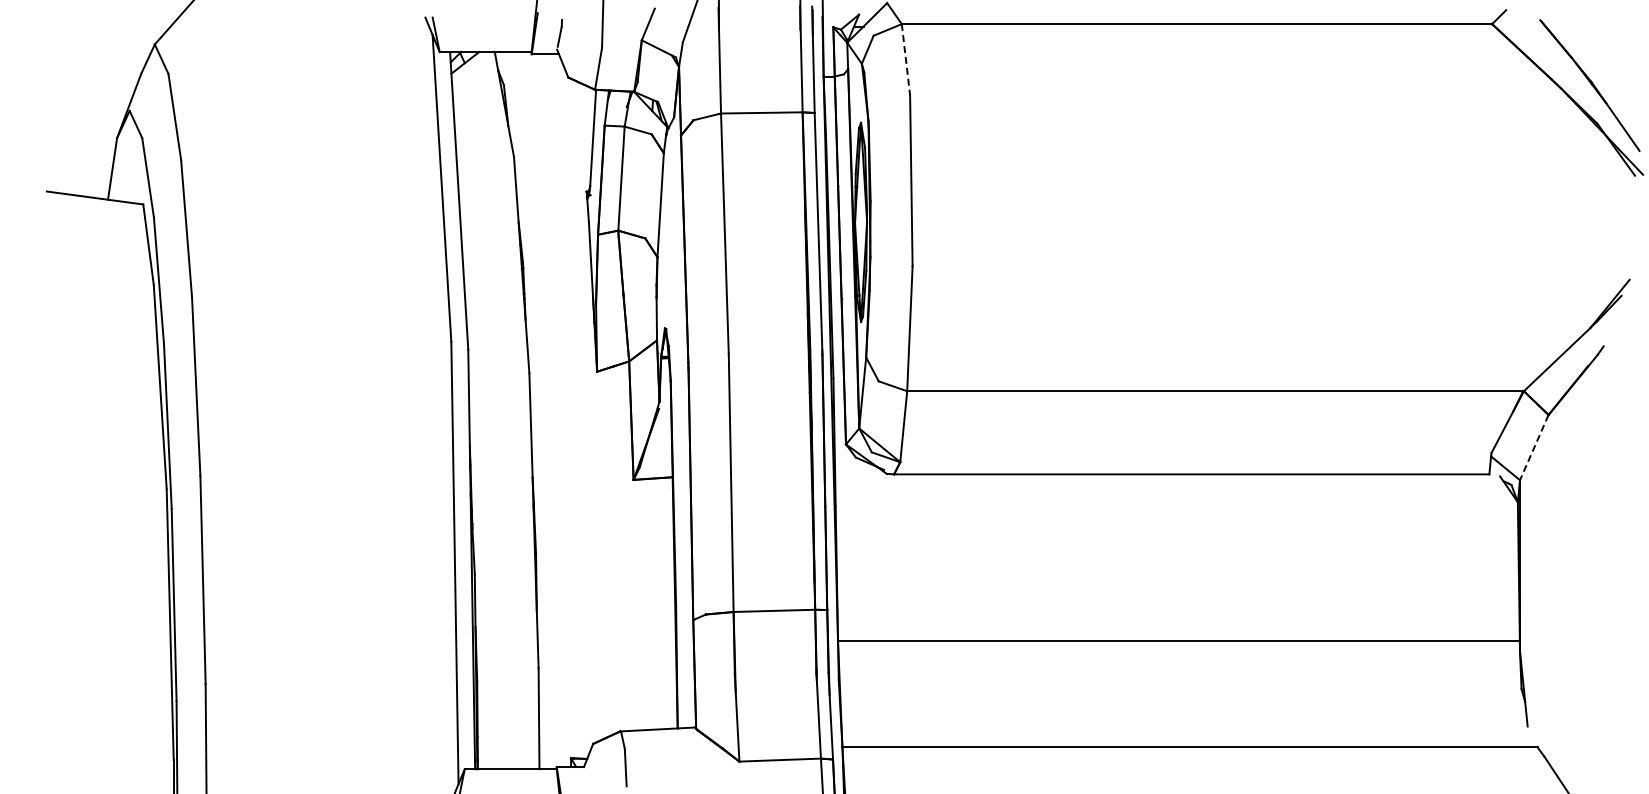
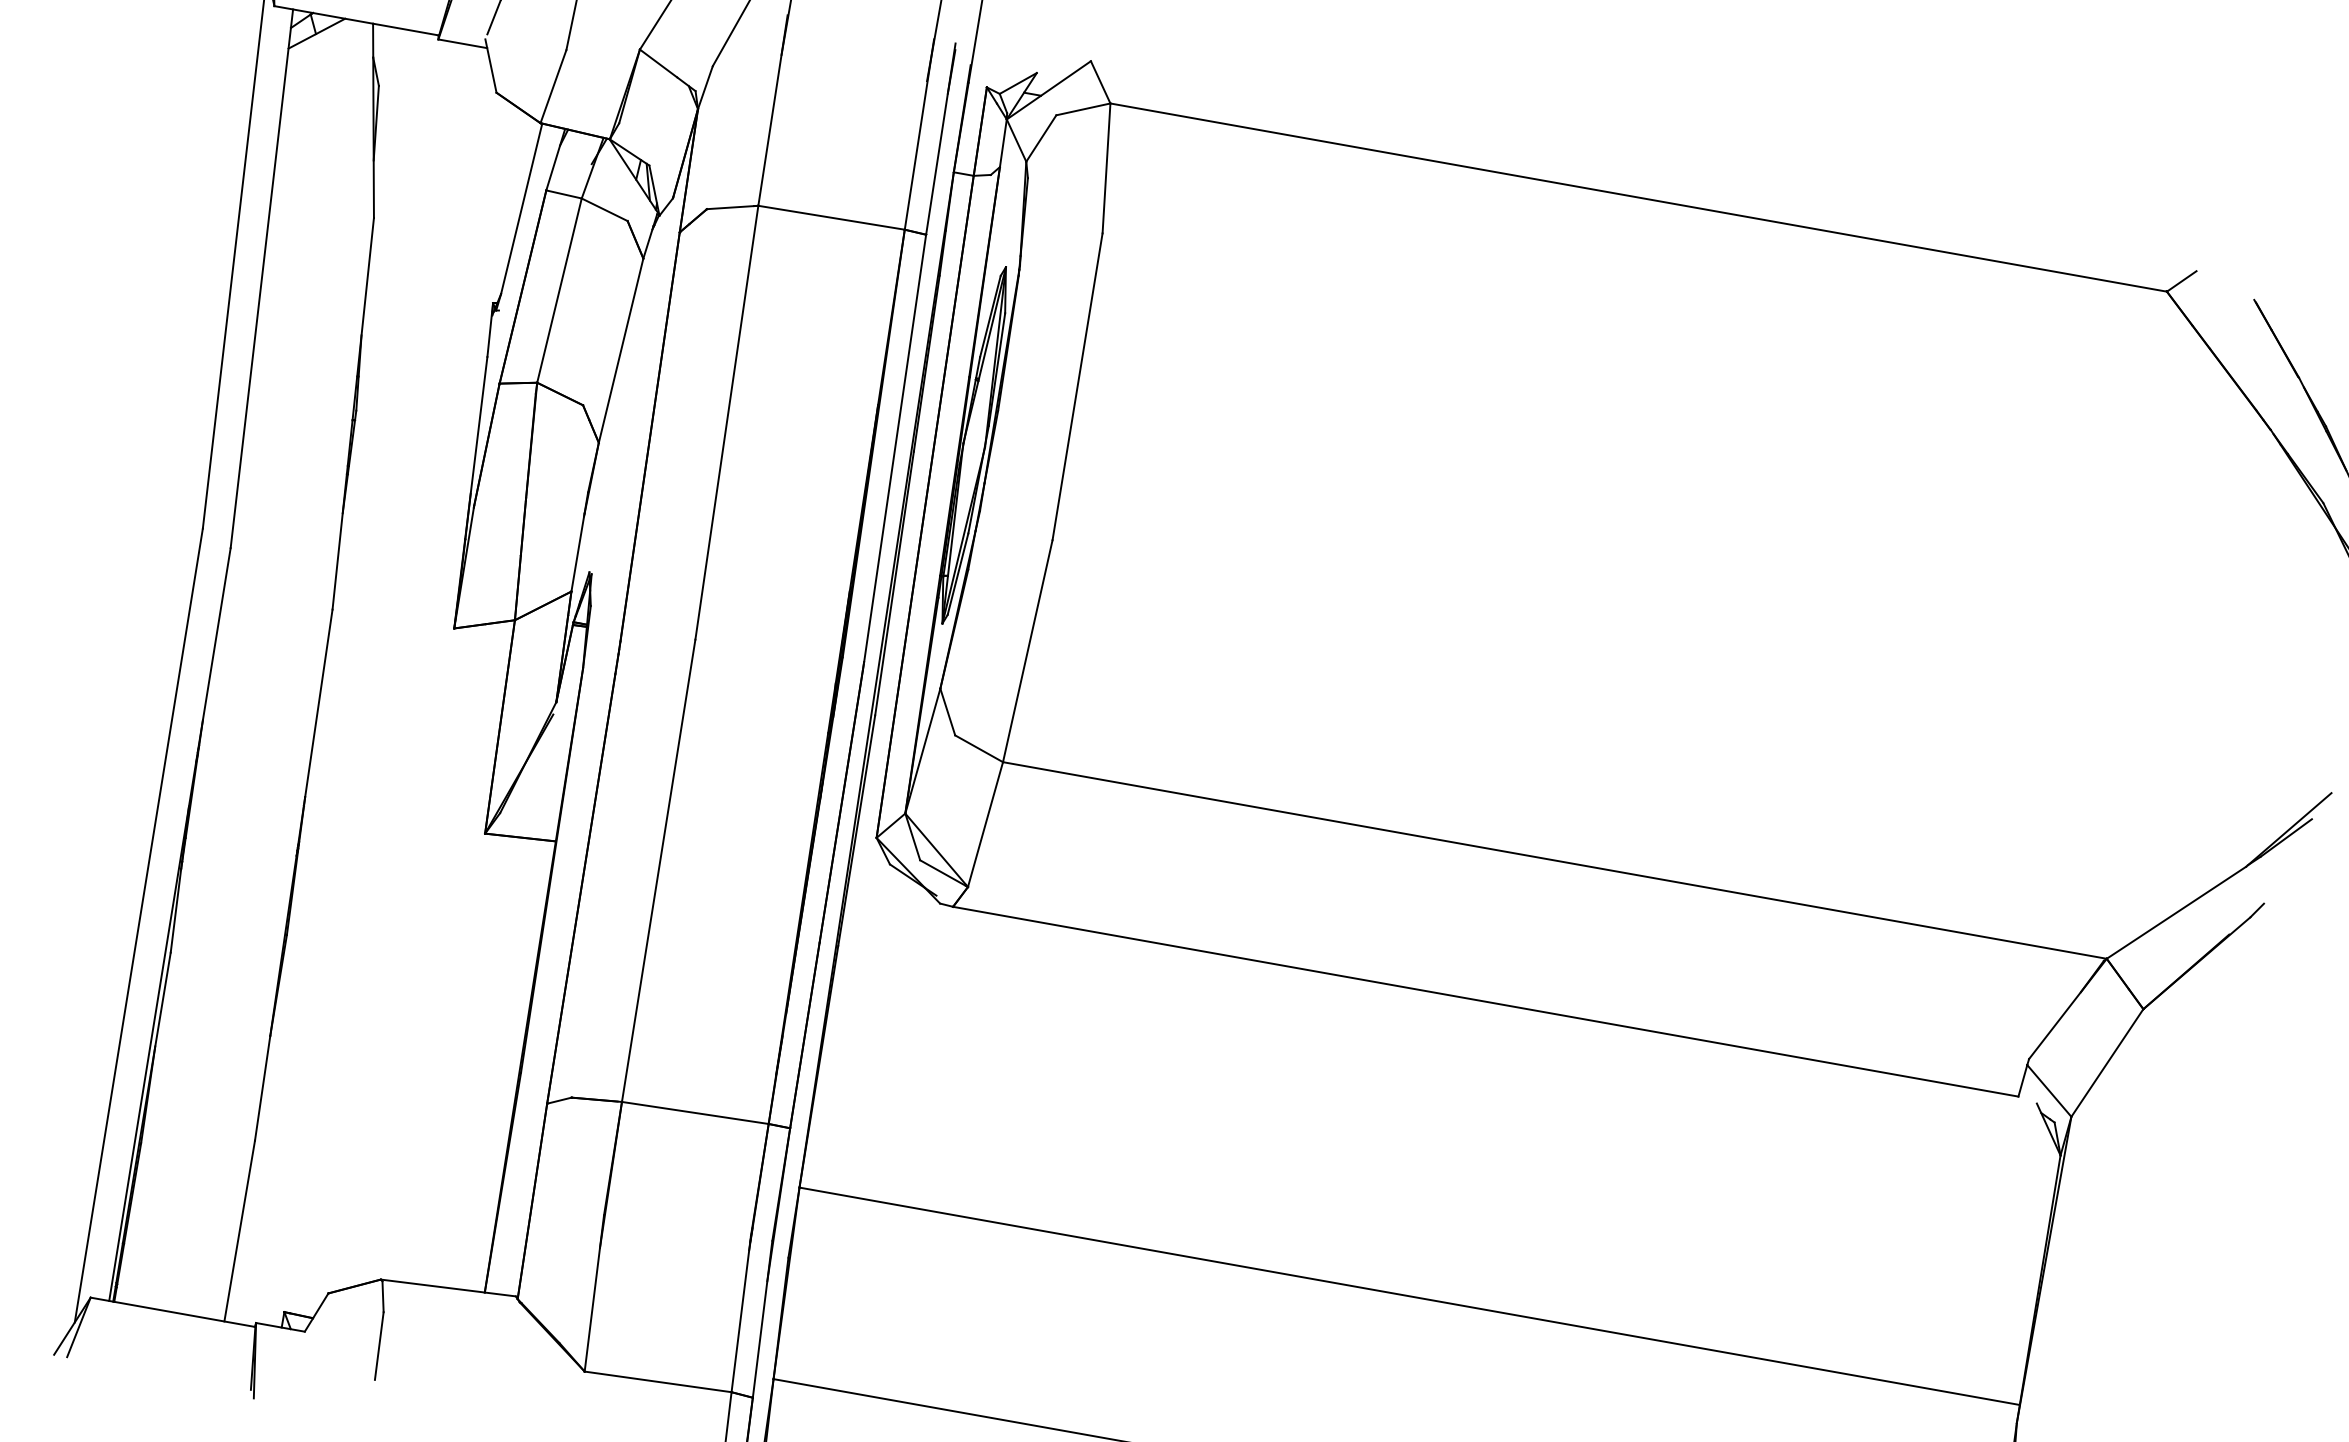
line: (905, 59) -> (1105, 167), dashed -> solid
line: (1534, 447) -> (2107, 1062), dashed -> solid

